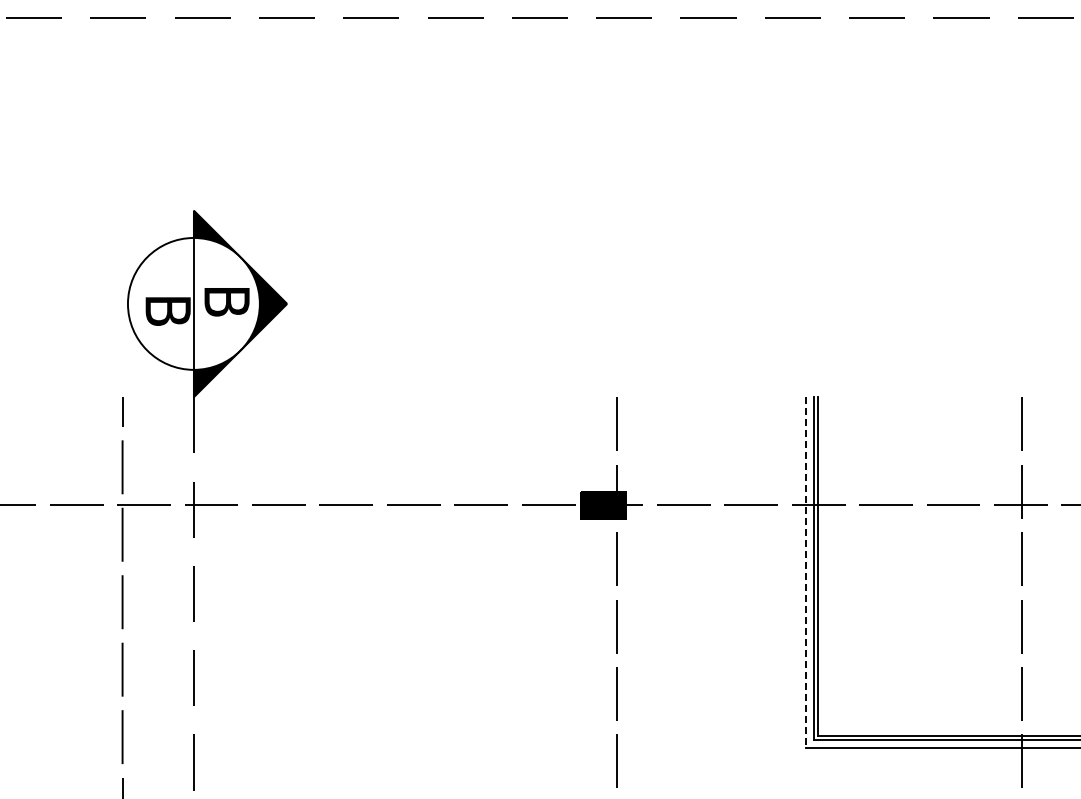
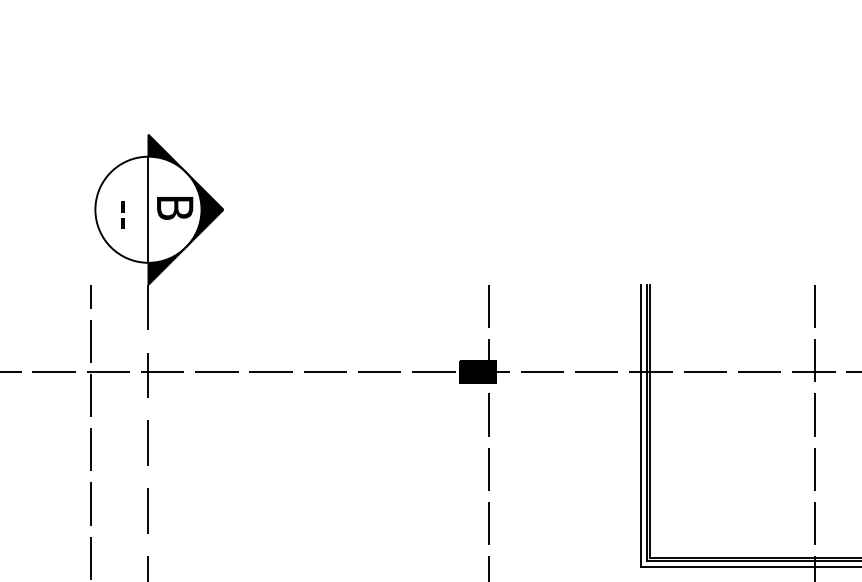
text: (167, 310) -> (127, 215), B -> --
line: (806, 573) -> (641, 426), dashed -> solid

